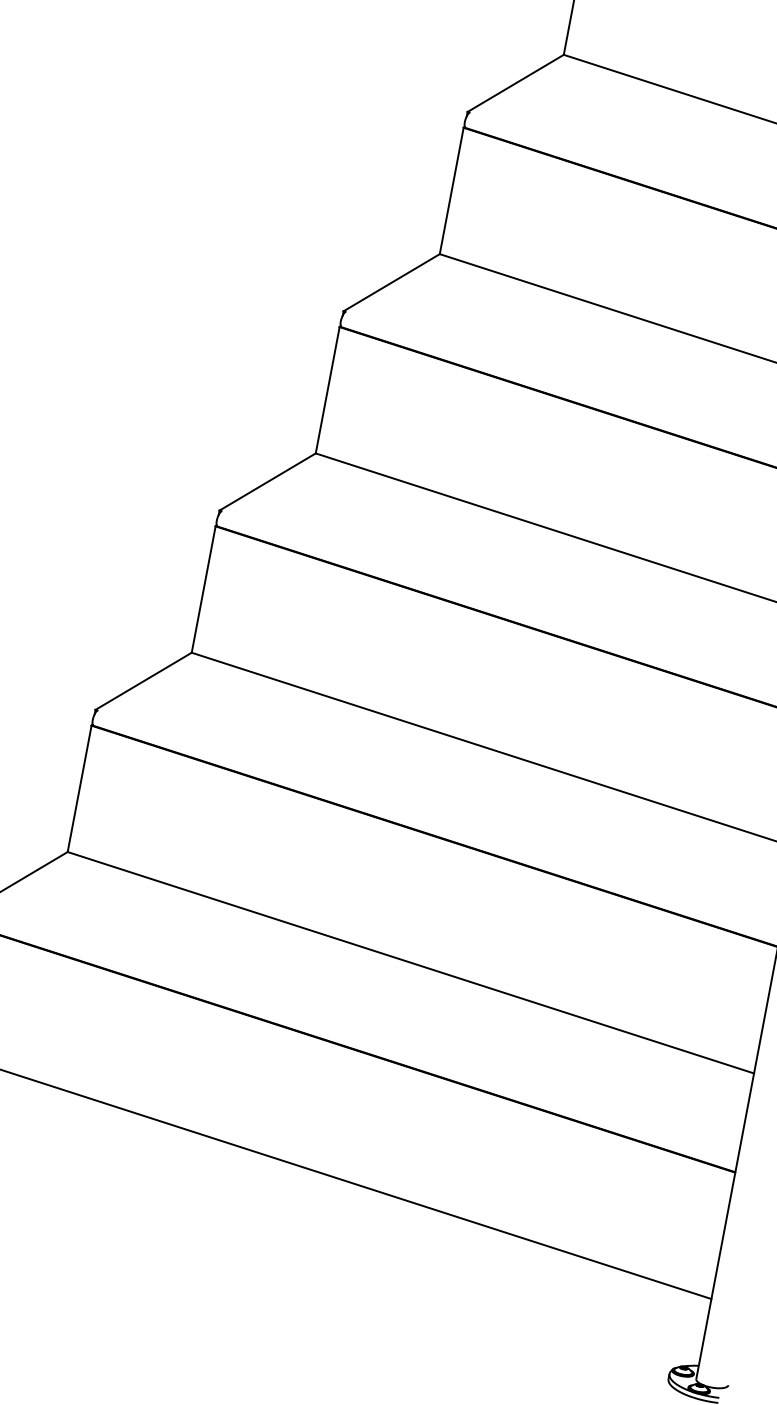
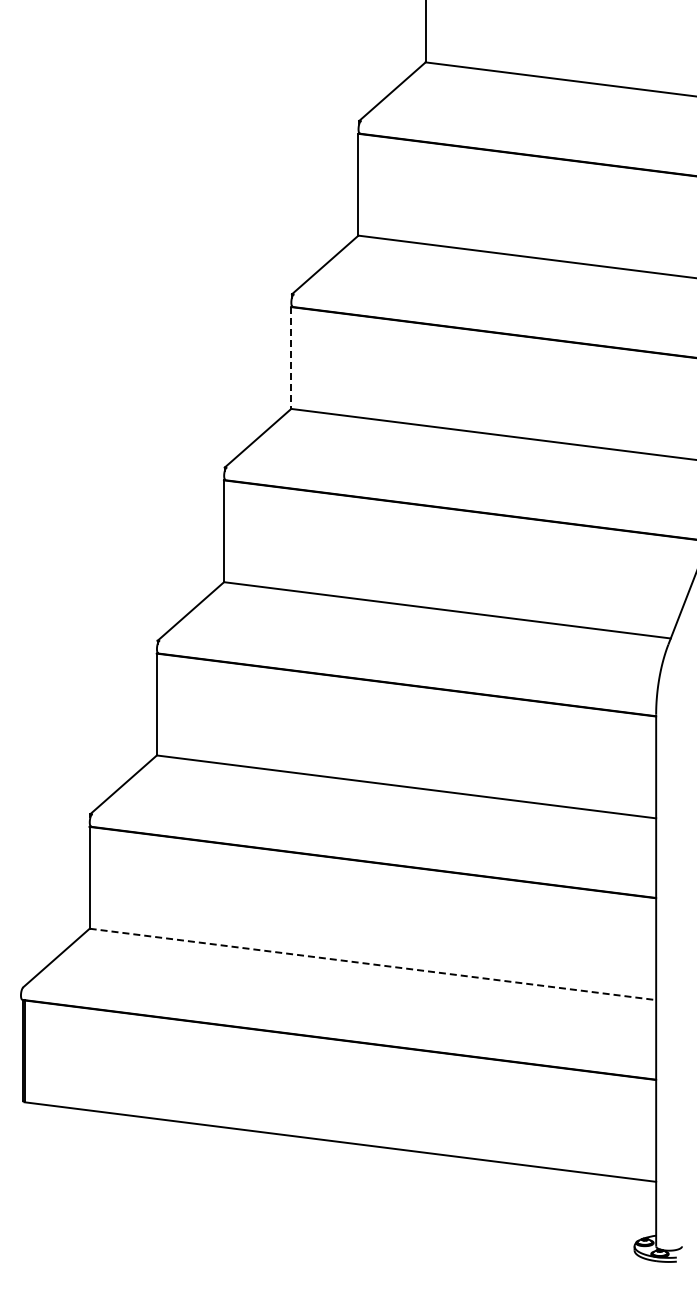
line: (451, 191) -> (291, 358), solid -> dashed
line: (411, 962) -> (373, 964), solid -> dashed

